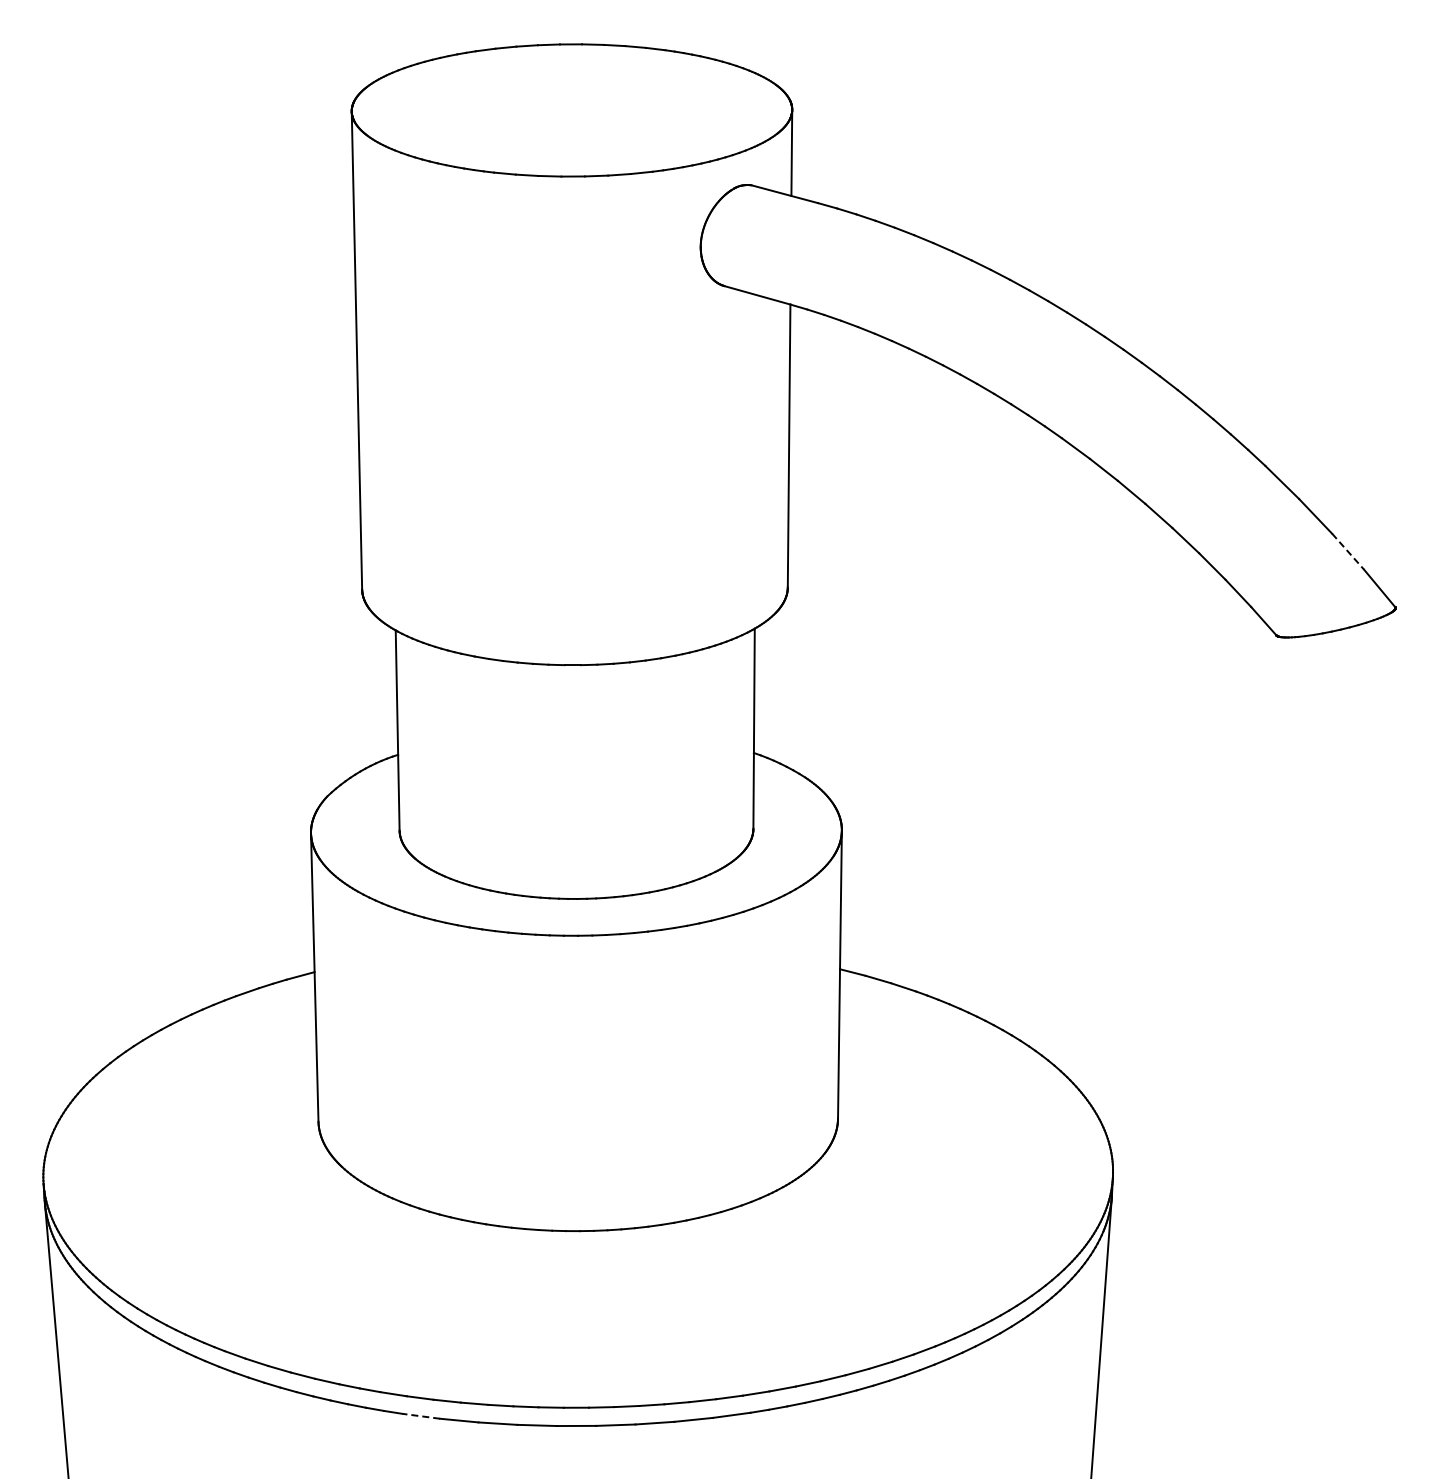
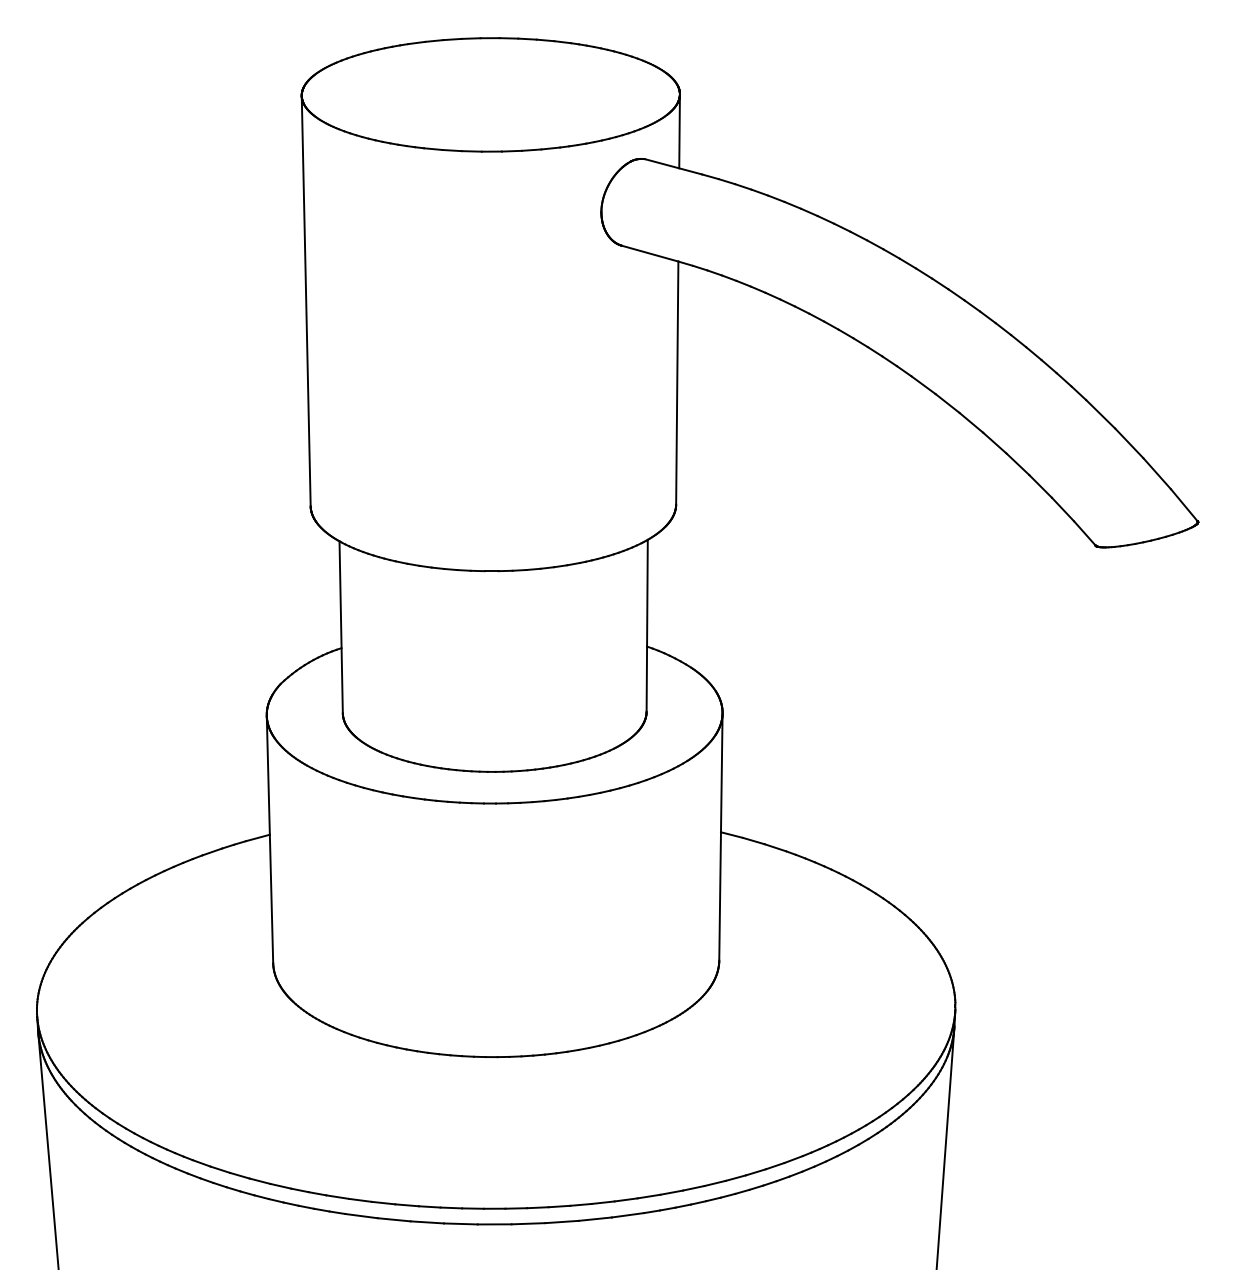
line: (1348, 552) -> (1157, 474), dashed -> solid
line: (421, 1416) -> (361, 1216), dashed -> solid

